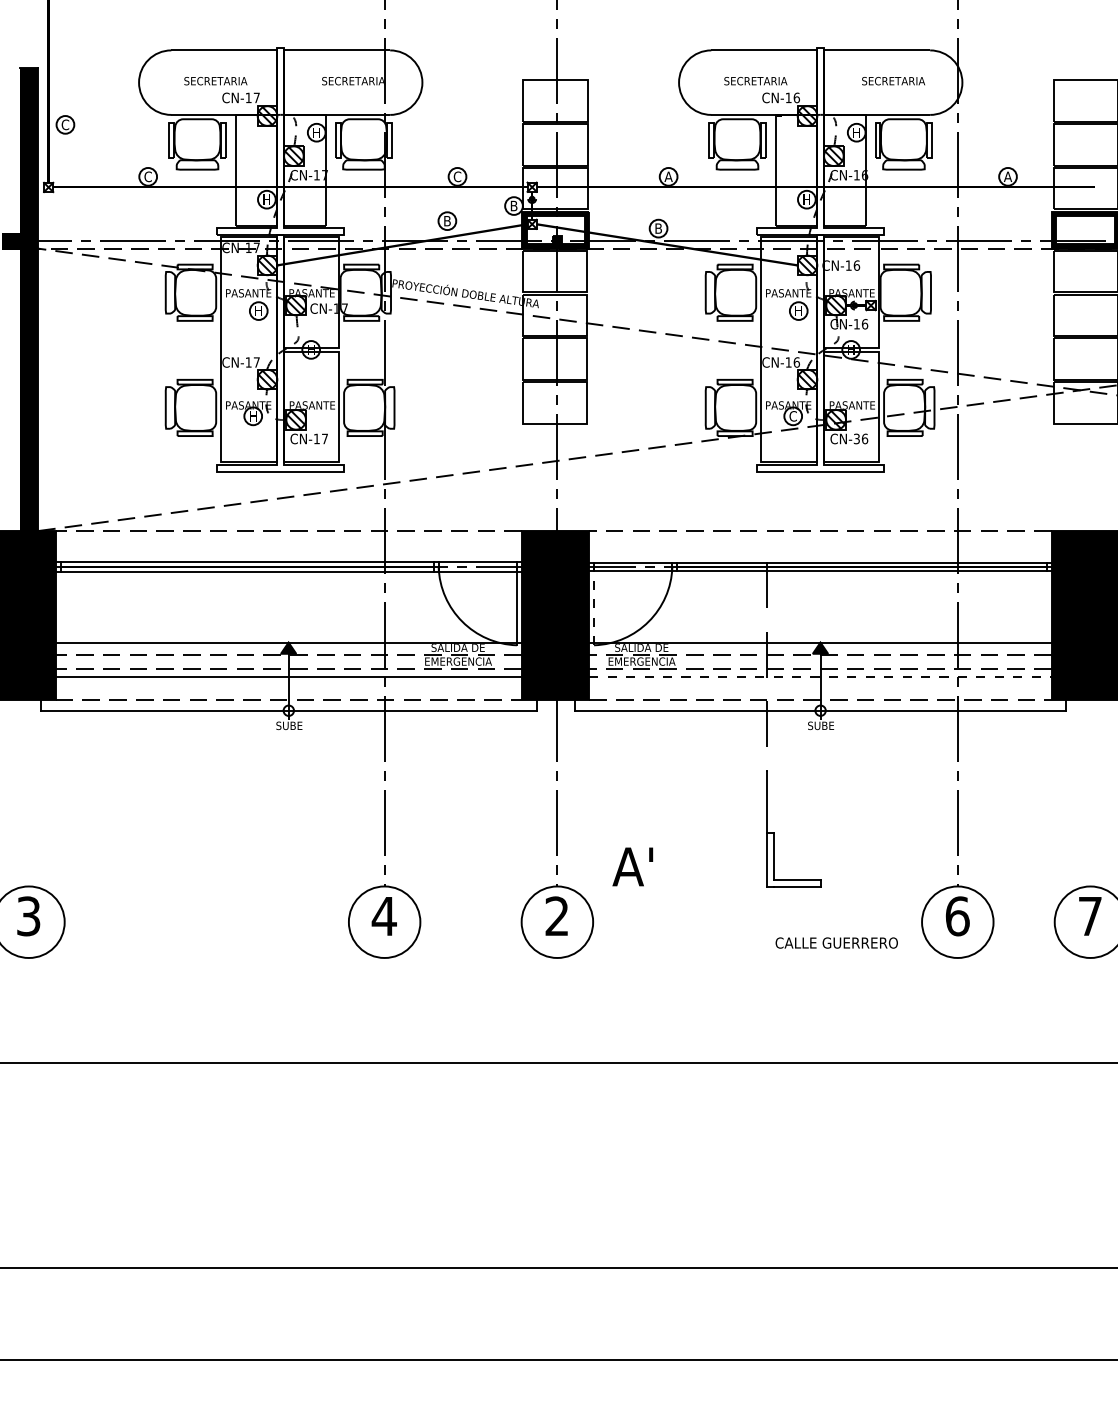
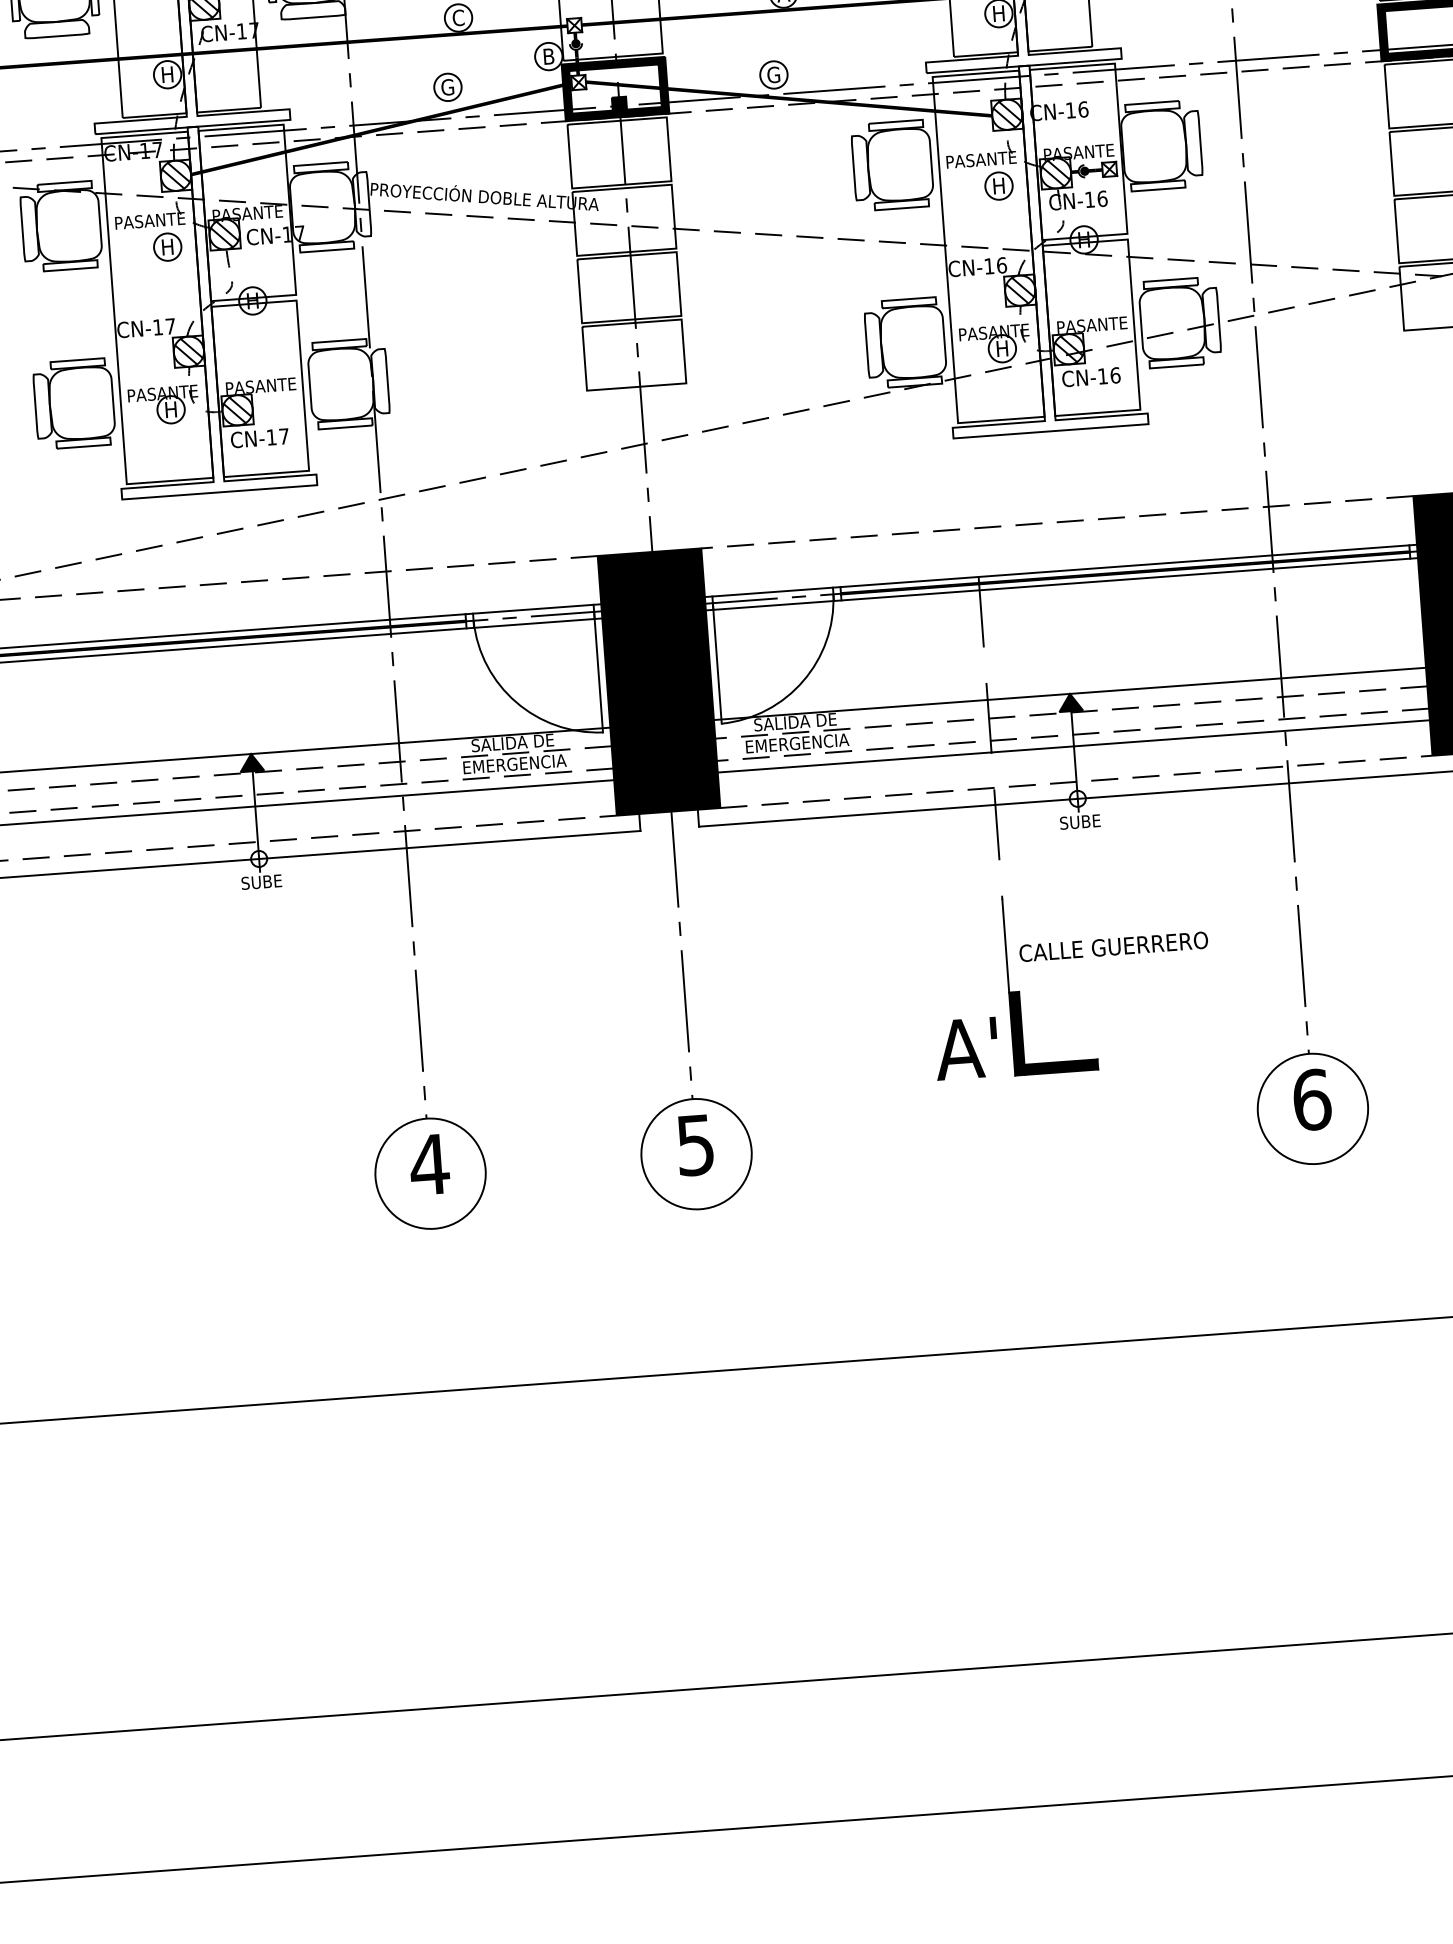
text: (447, 220) -> (448, 86), B -> G
text: (658, 228) -> (773, 74), B -> G
text: (792, 416) -> (1001, 349), C -> H
text: (856, 438) -> (1102, 375), CN-36 -> CN-16
line: (594, 605) -> (717, 662), dashed -> solid
line: (820, 676) -> (1073, 746), dashed -> solid
fill: (793, 859) -> (1052, 1030), added
text: (632, 866) -> (965, 1048), moved
text: (556, 916) -> (694, 1145), 2 -> 5
text: (836, 942) -> (1113, 946), moved

